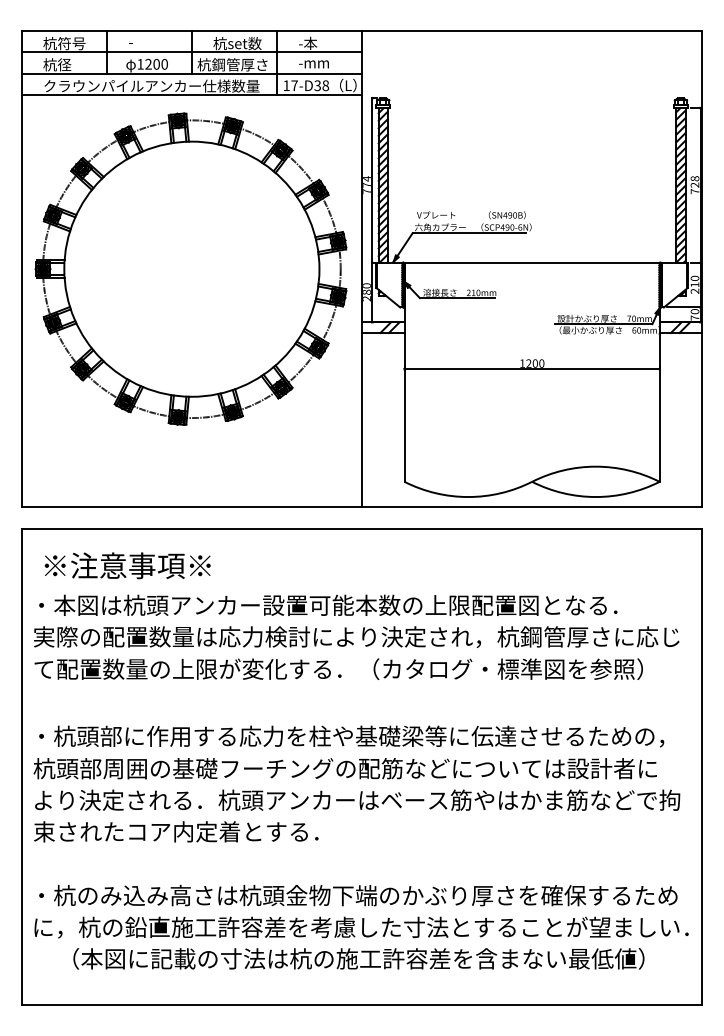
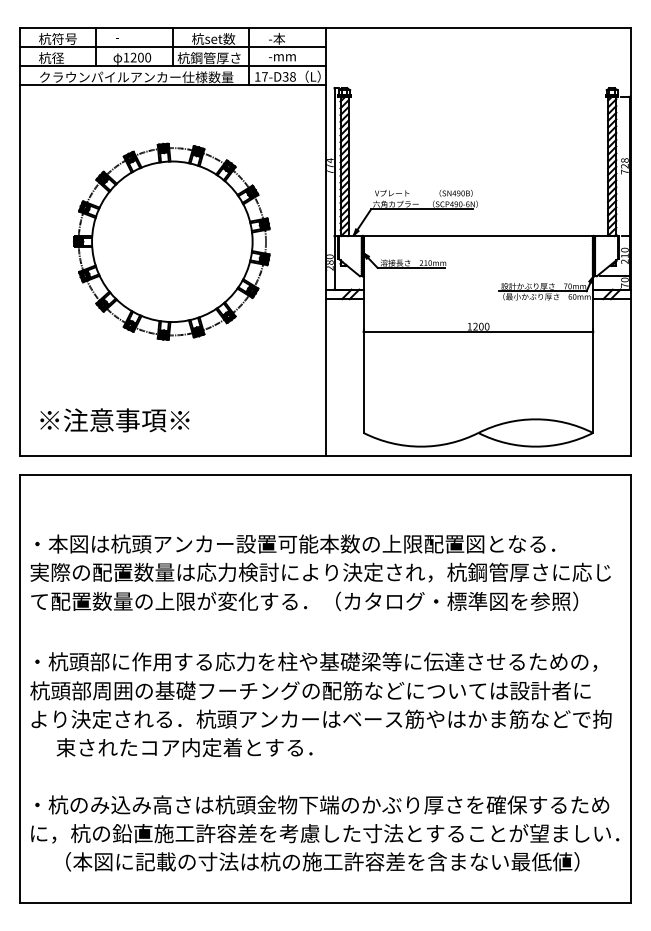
part: (190, 268) -> (171, 241), size x0.7
text: (127, 565) -> (114, 420), moved
text: (176, 831) -> (184, 747), moved

